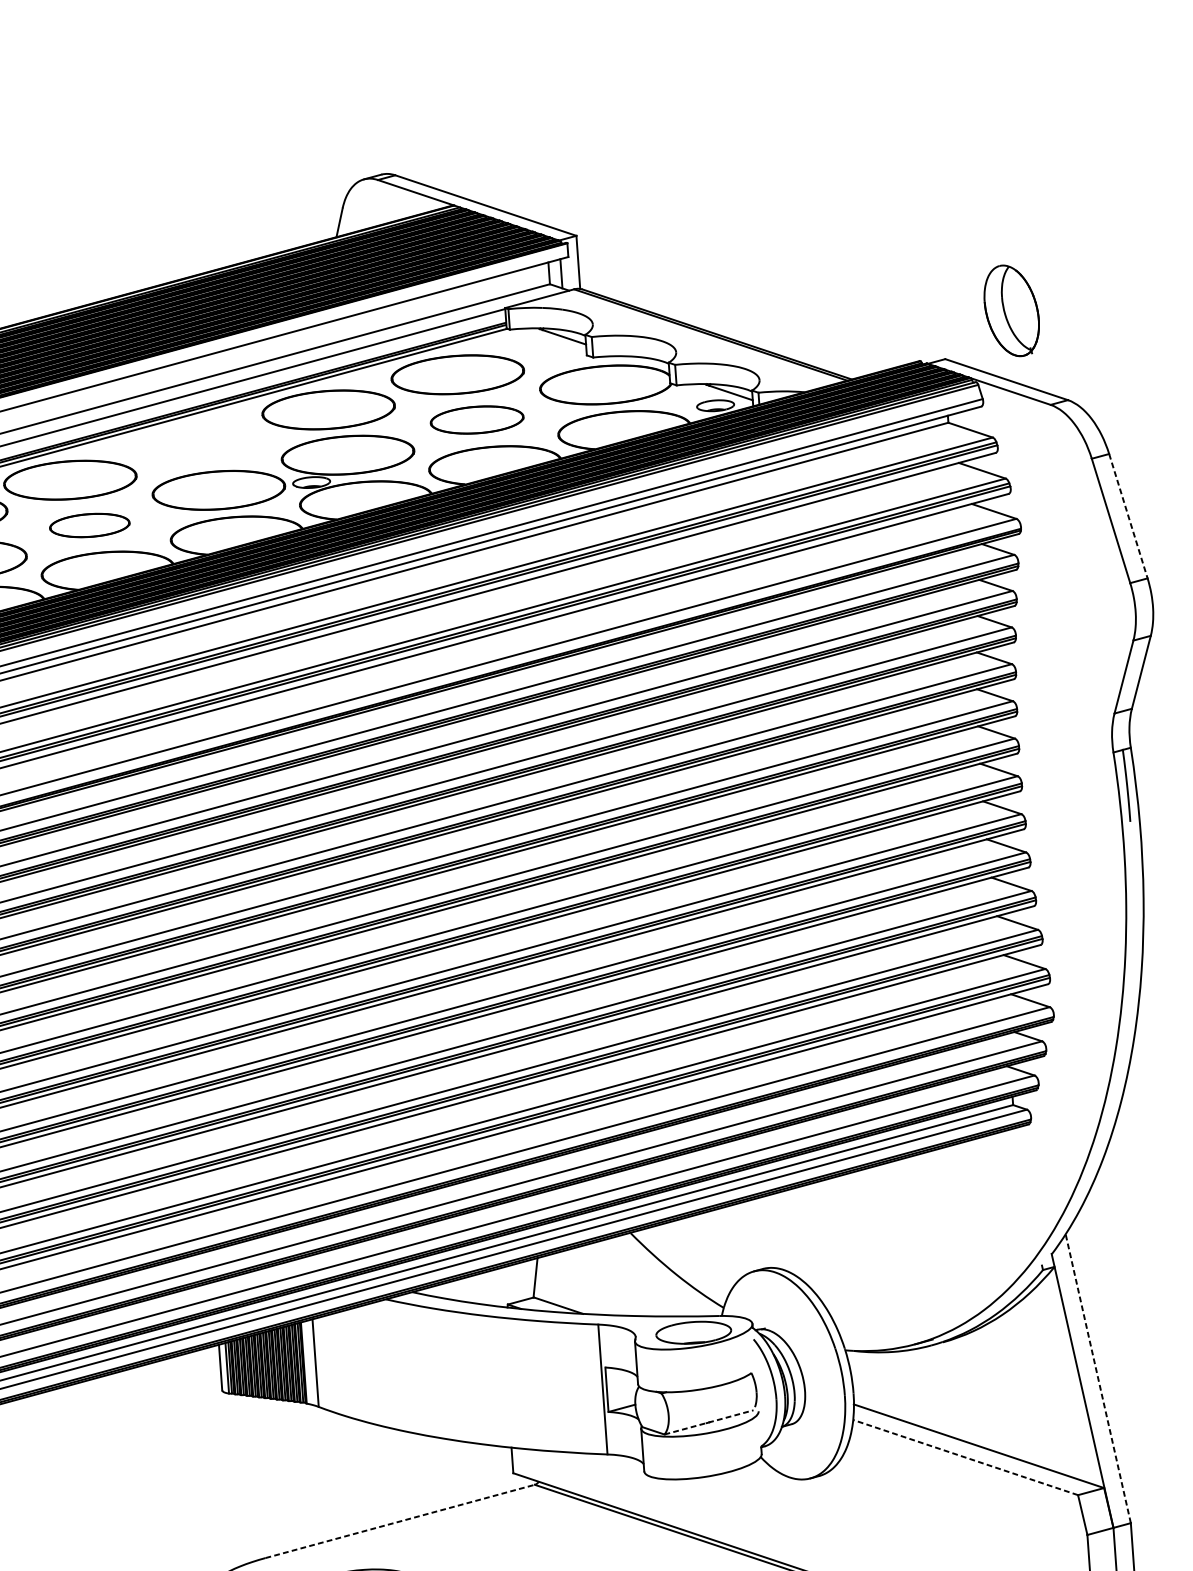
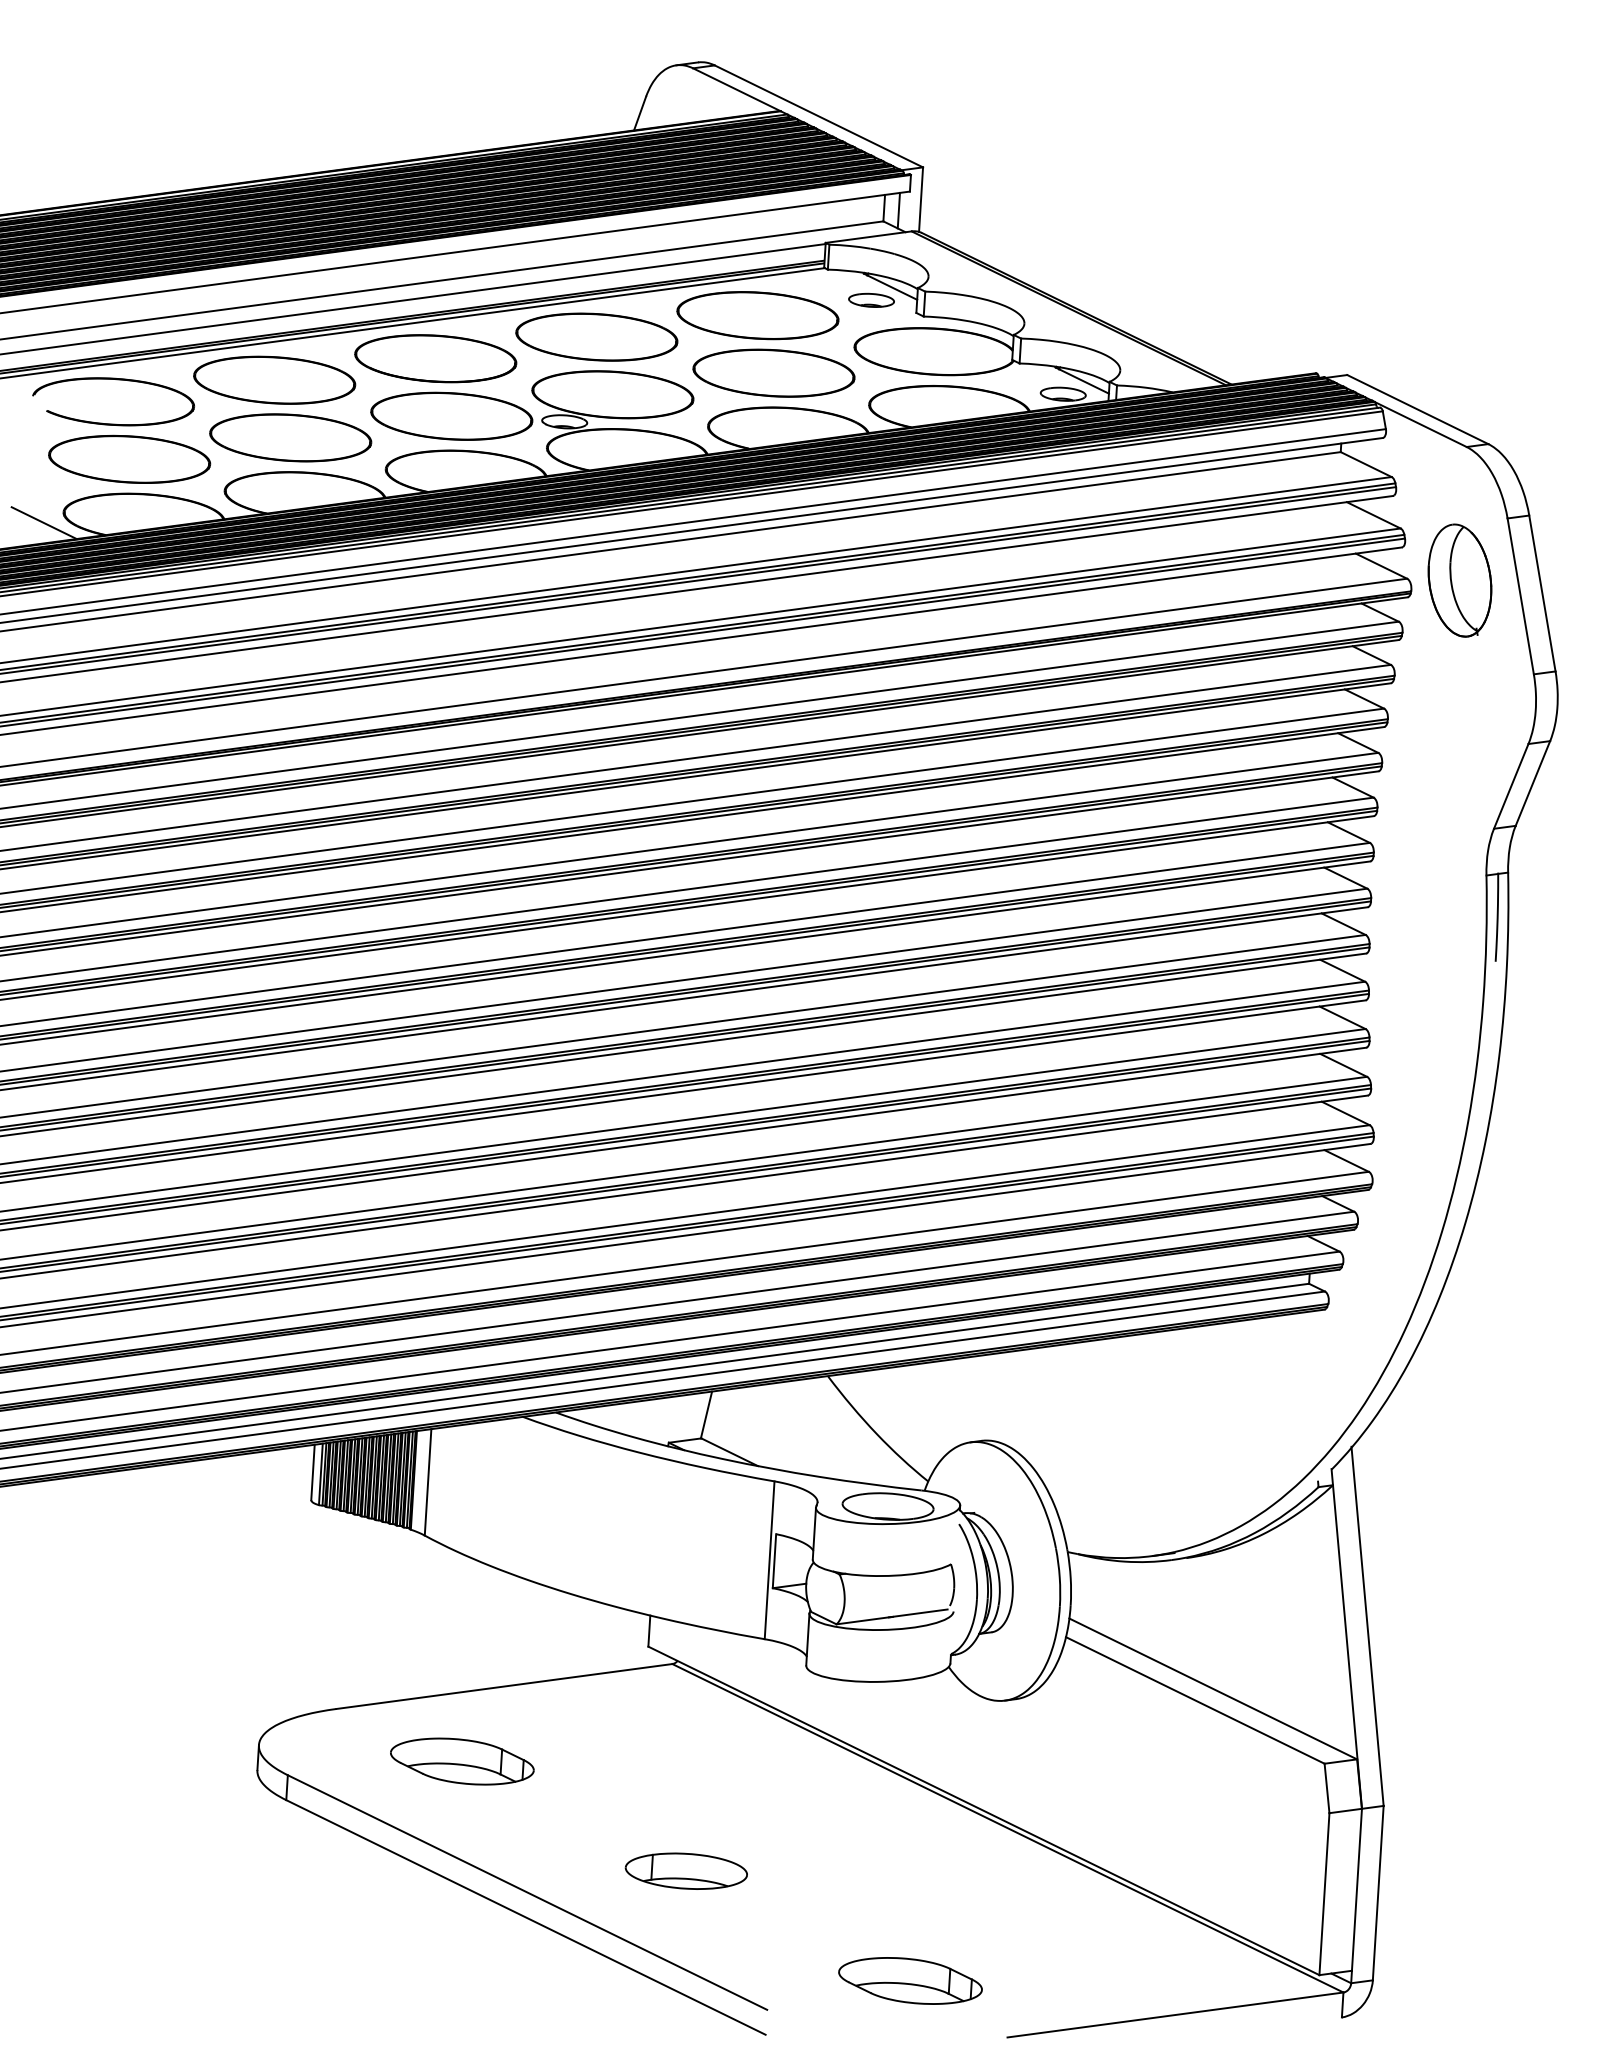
part: (1011, 310) -> (1459, 580), moved
part: (548, 349) -> (871, 299), added
part: (476, 419) -> (773, 372), size x1.43
part: (199, 444) -> (435, 358), added
line: (1128, 517) -> (1542, 594), dashed -> solid
part: (89, 525) -> (290, 437), size x1.67
line: (1098, 1377) -> (1367, 1625), dashed -> solid
line: (709, 1422) -> (892, 1616), dashed -> solid
line: (965, 1457) -> (1195, 1700), dashed -> solid
line: (400, 1521) -> (504, 1686), dashed -> solid

